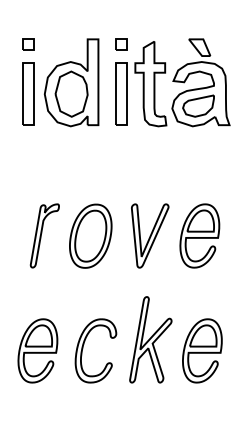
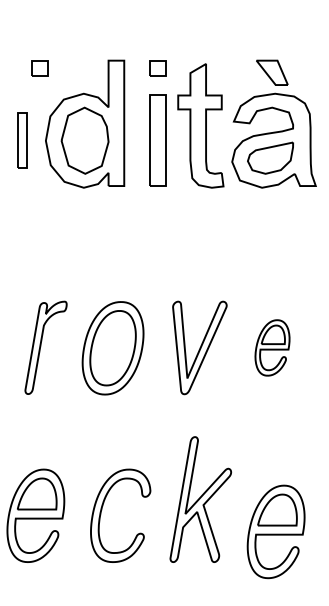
part: (28, 44) -> (39, 68), moved
part: (28, 93) -> (22, 139), size x0.6
part: (199, 235) -> (271, 347), size x0.6
part: (202, 350) -> (276, 531), moved

